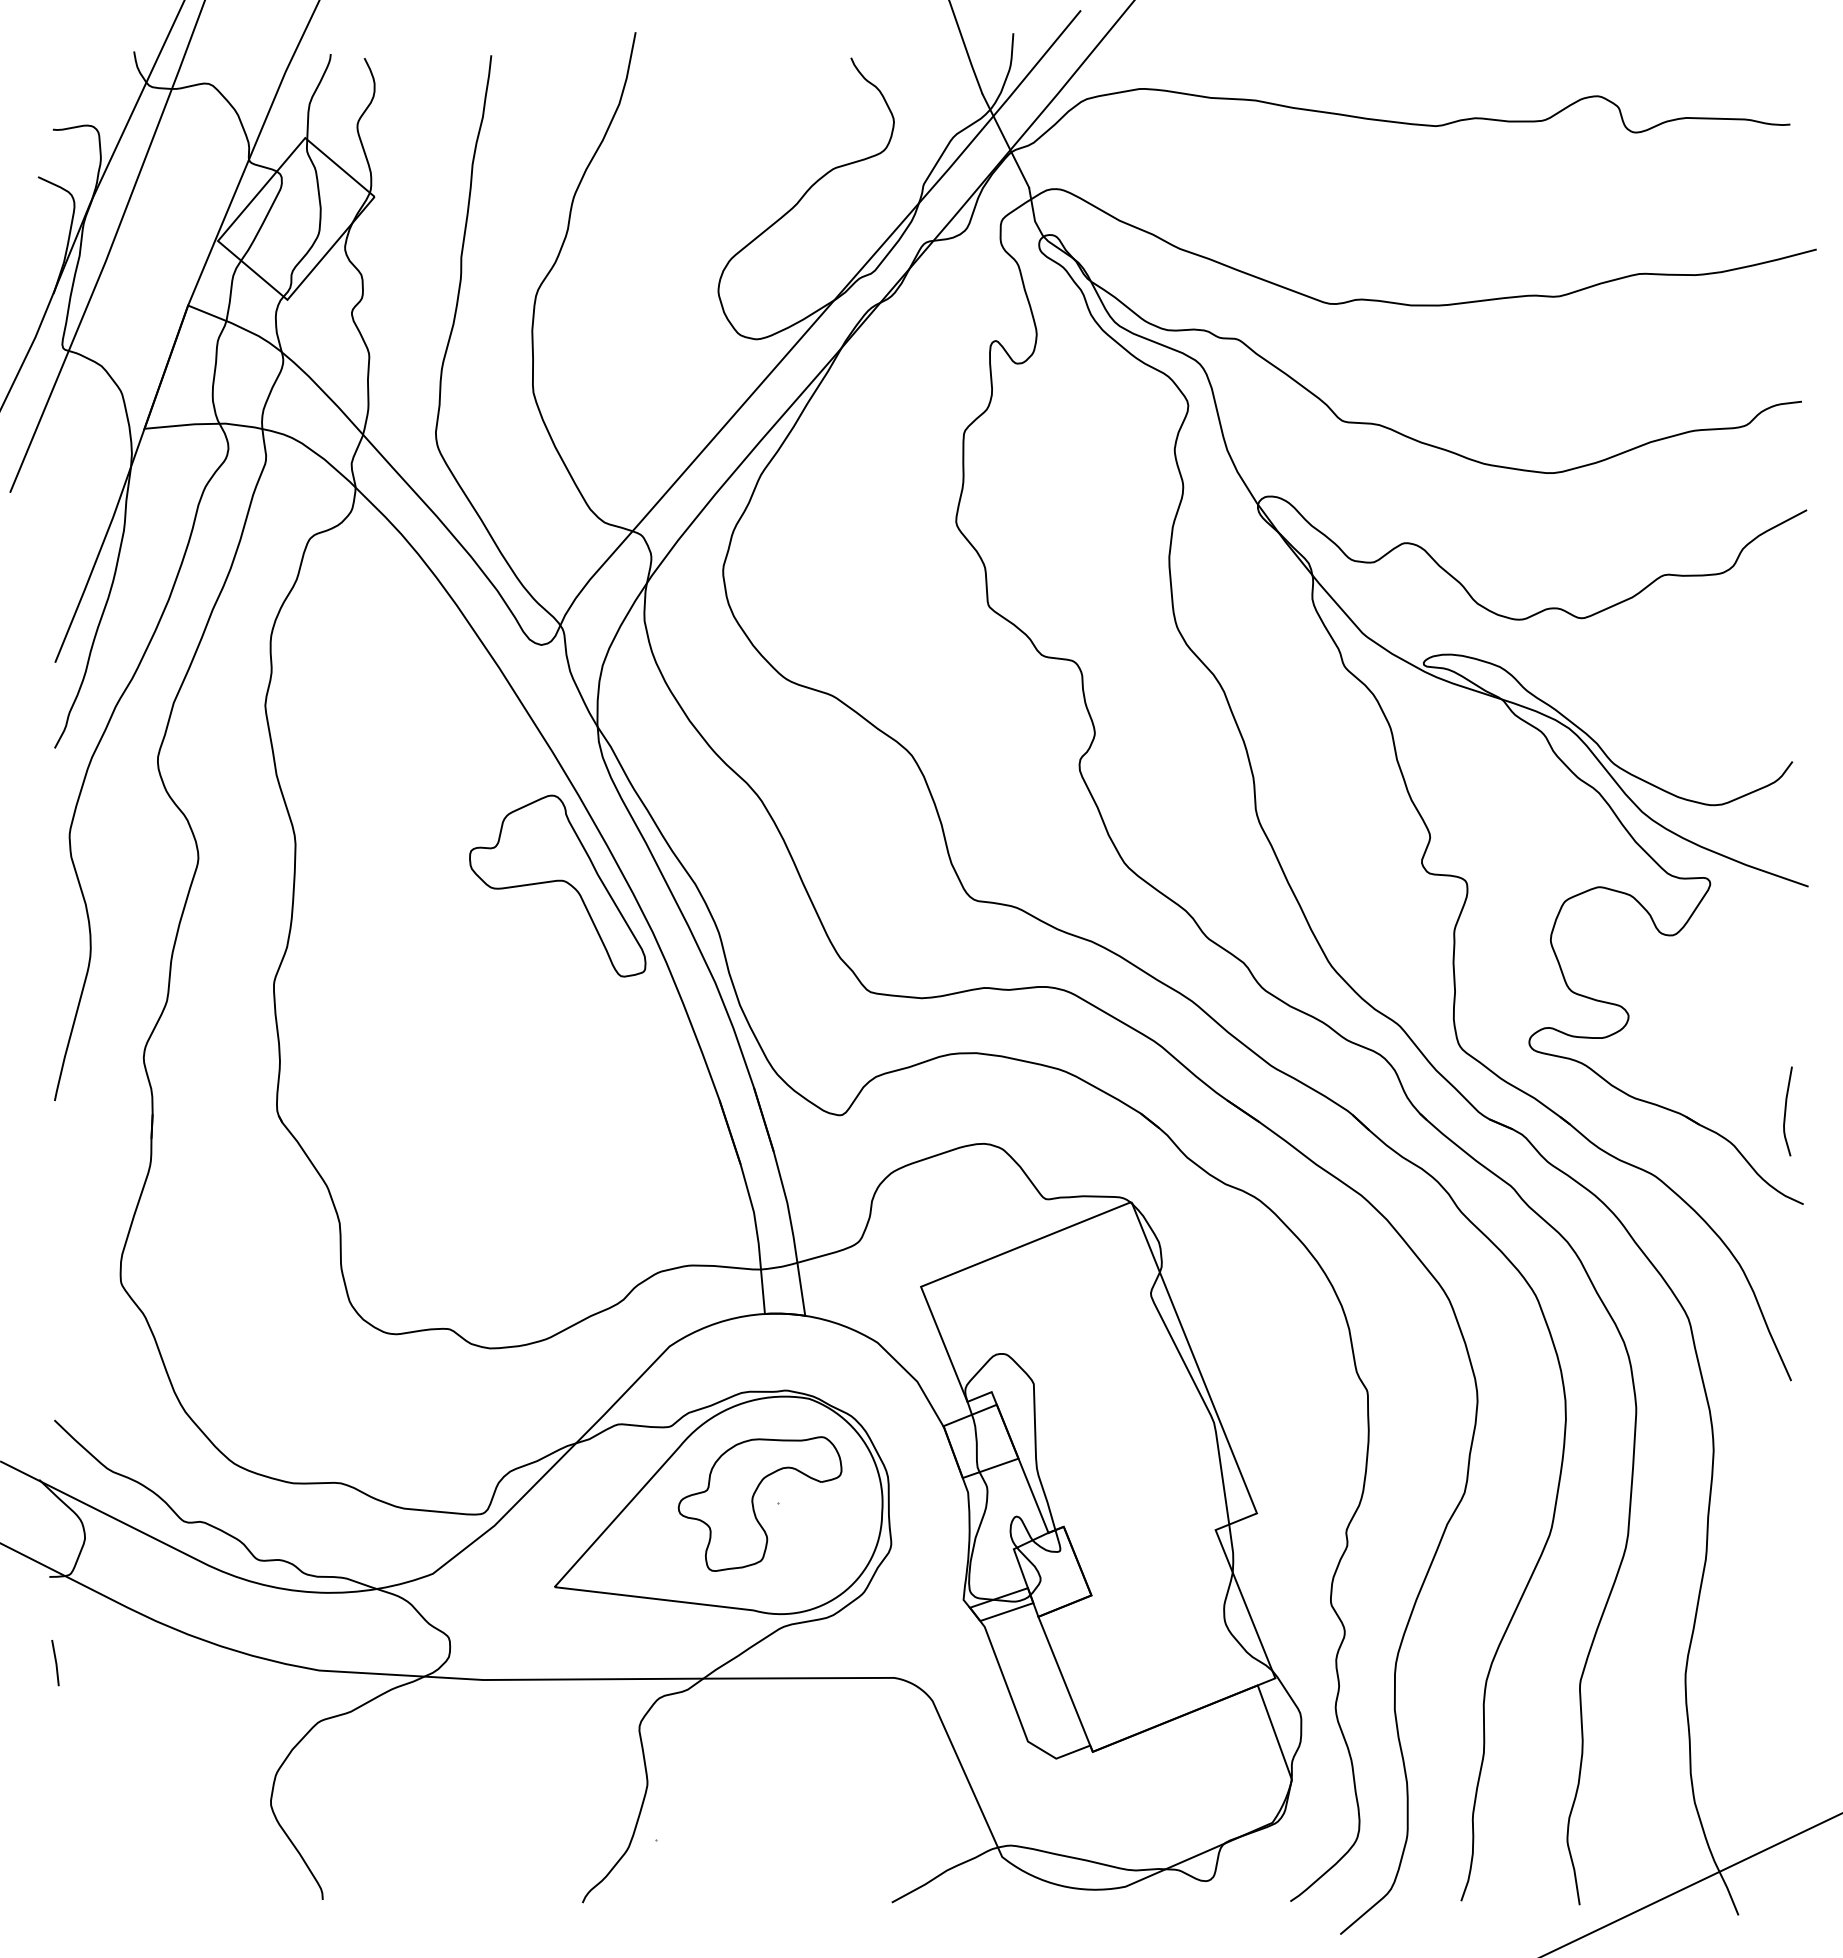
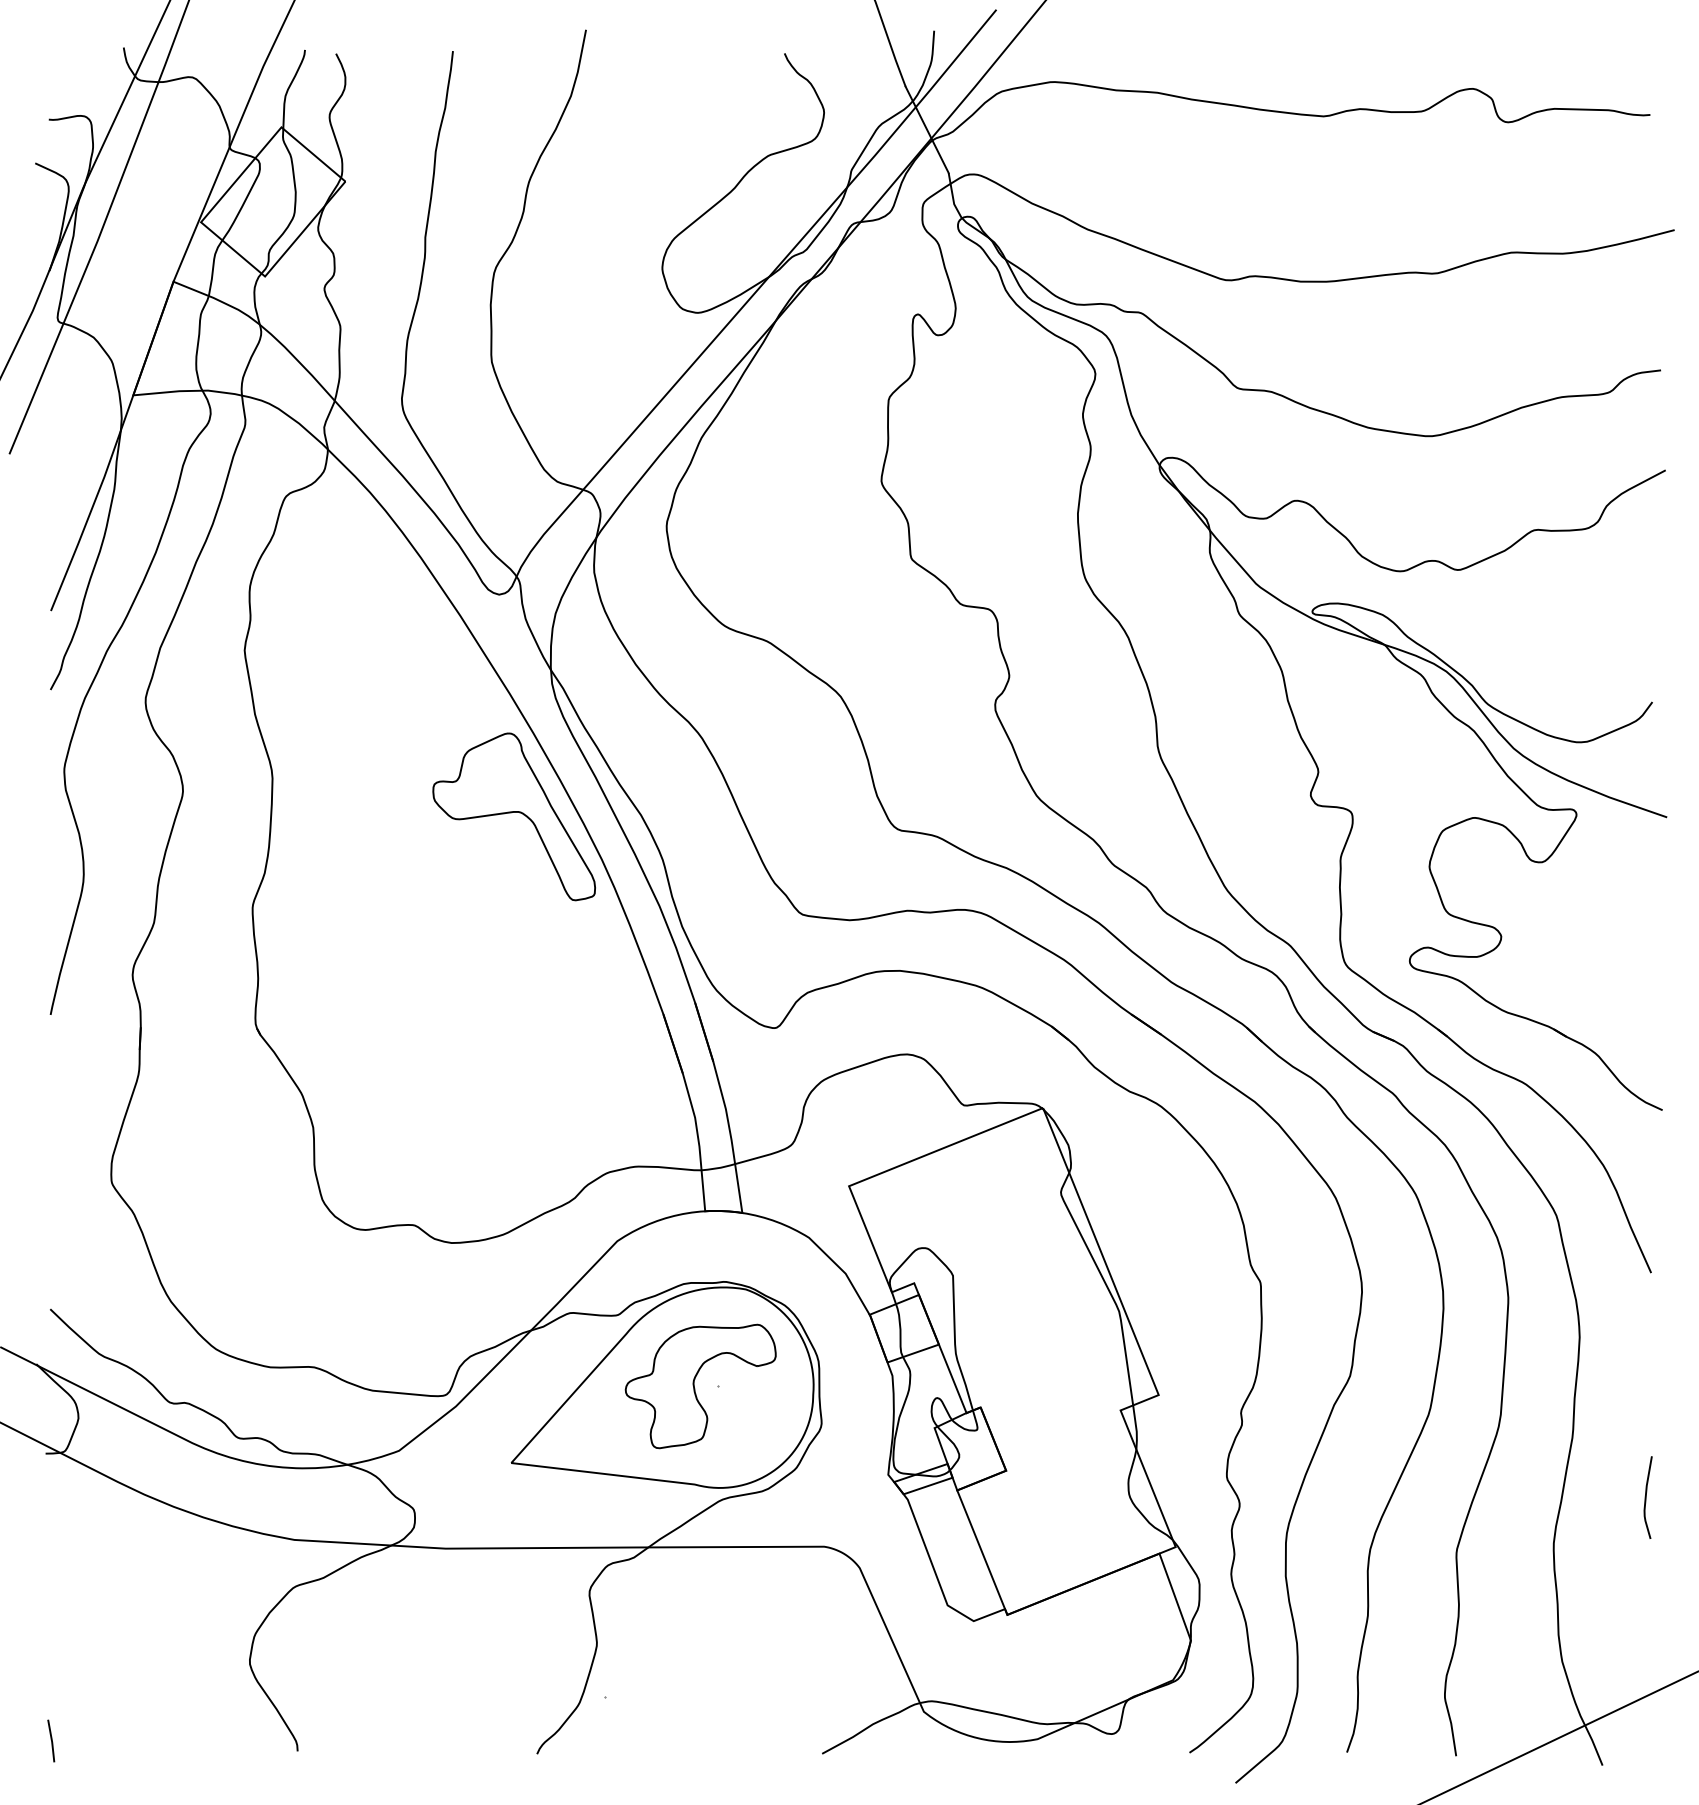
curve: (1786, 1111) -> (1646, 1497), moved
line: (55, 1662) -> (51, 1740), moved

